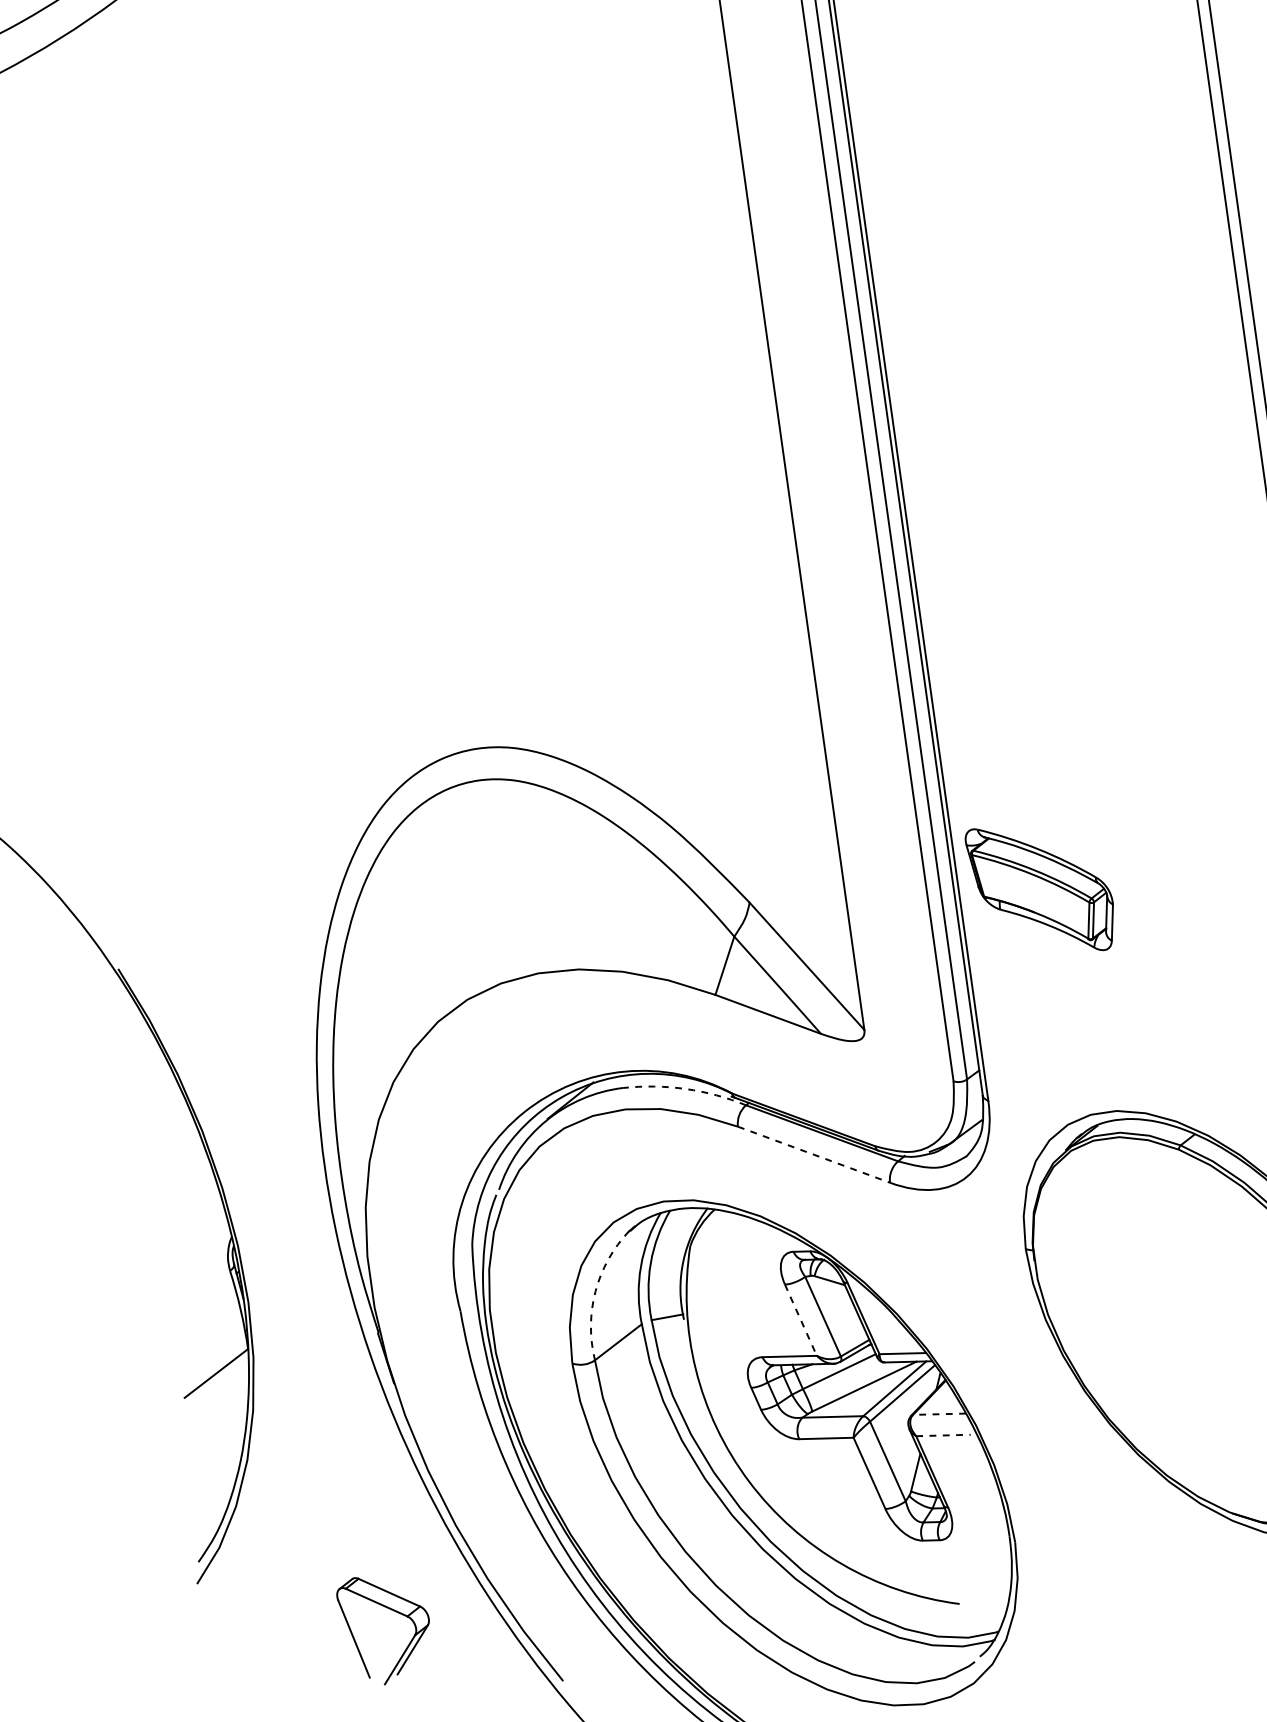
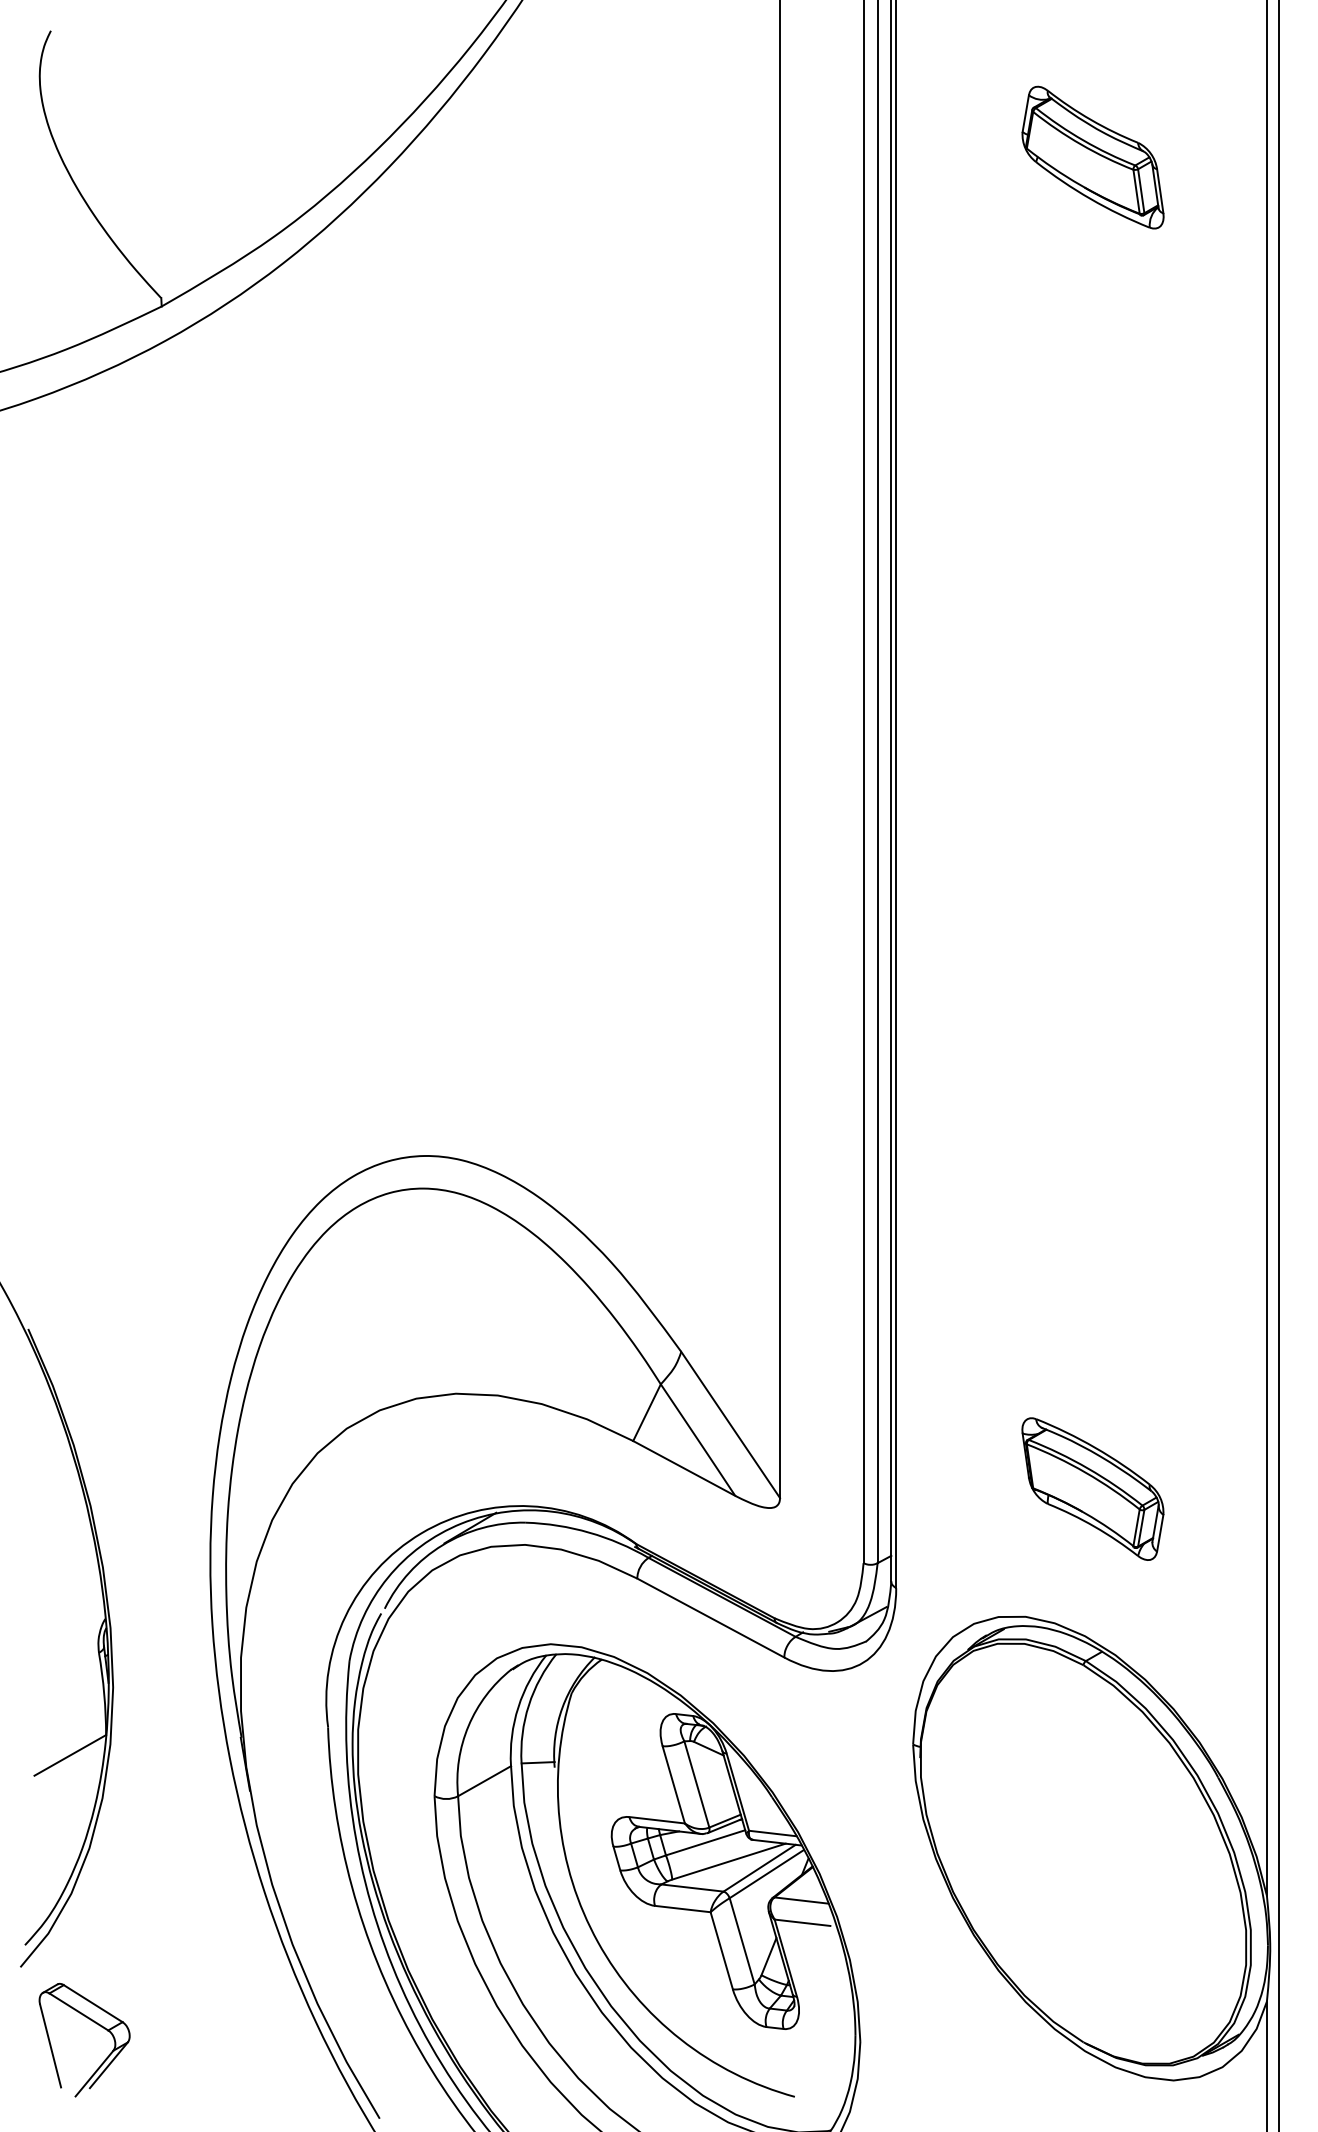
part: (1041, 888) -> (1092, 1488), moved
arc: (685, 1088) -> (589, 1532), dashed -> solid
line: (814, 1155) -> (711, 1618), dashed -> solid
arc: (595, 1291) -> (468, 1726), dashed -> solid
line: (800, 1320) -> (673, 1785), dashed -> solid
line: (939, 1414) -> (801, 1900), dashed -> solid
line: (944, 1435) -> (803, 1922), dashed -> solid
part: (395, 1612) -> (96, 2024), moved

